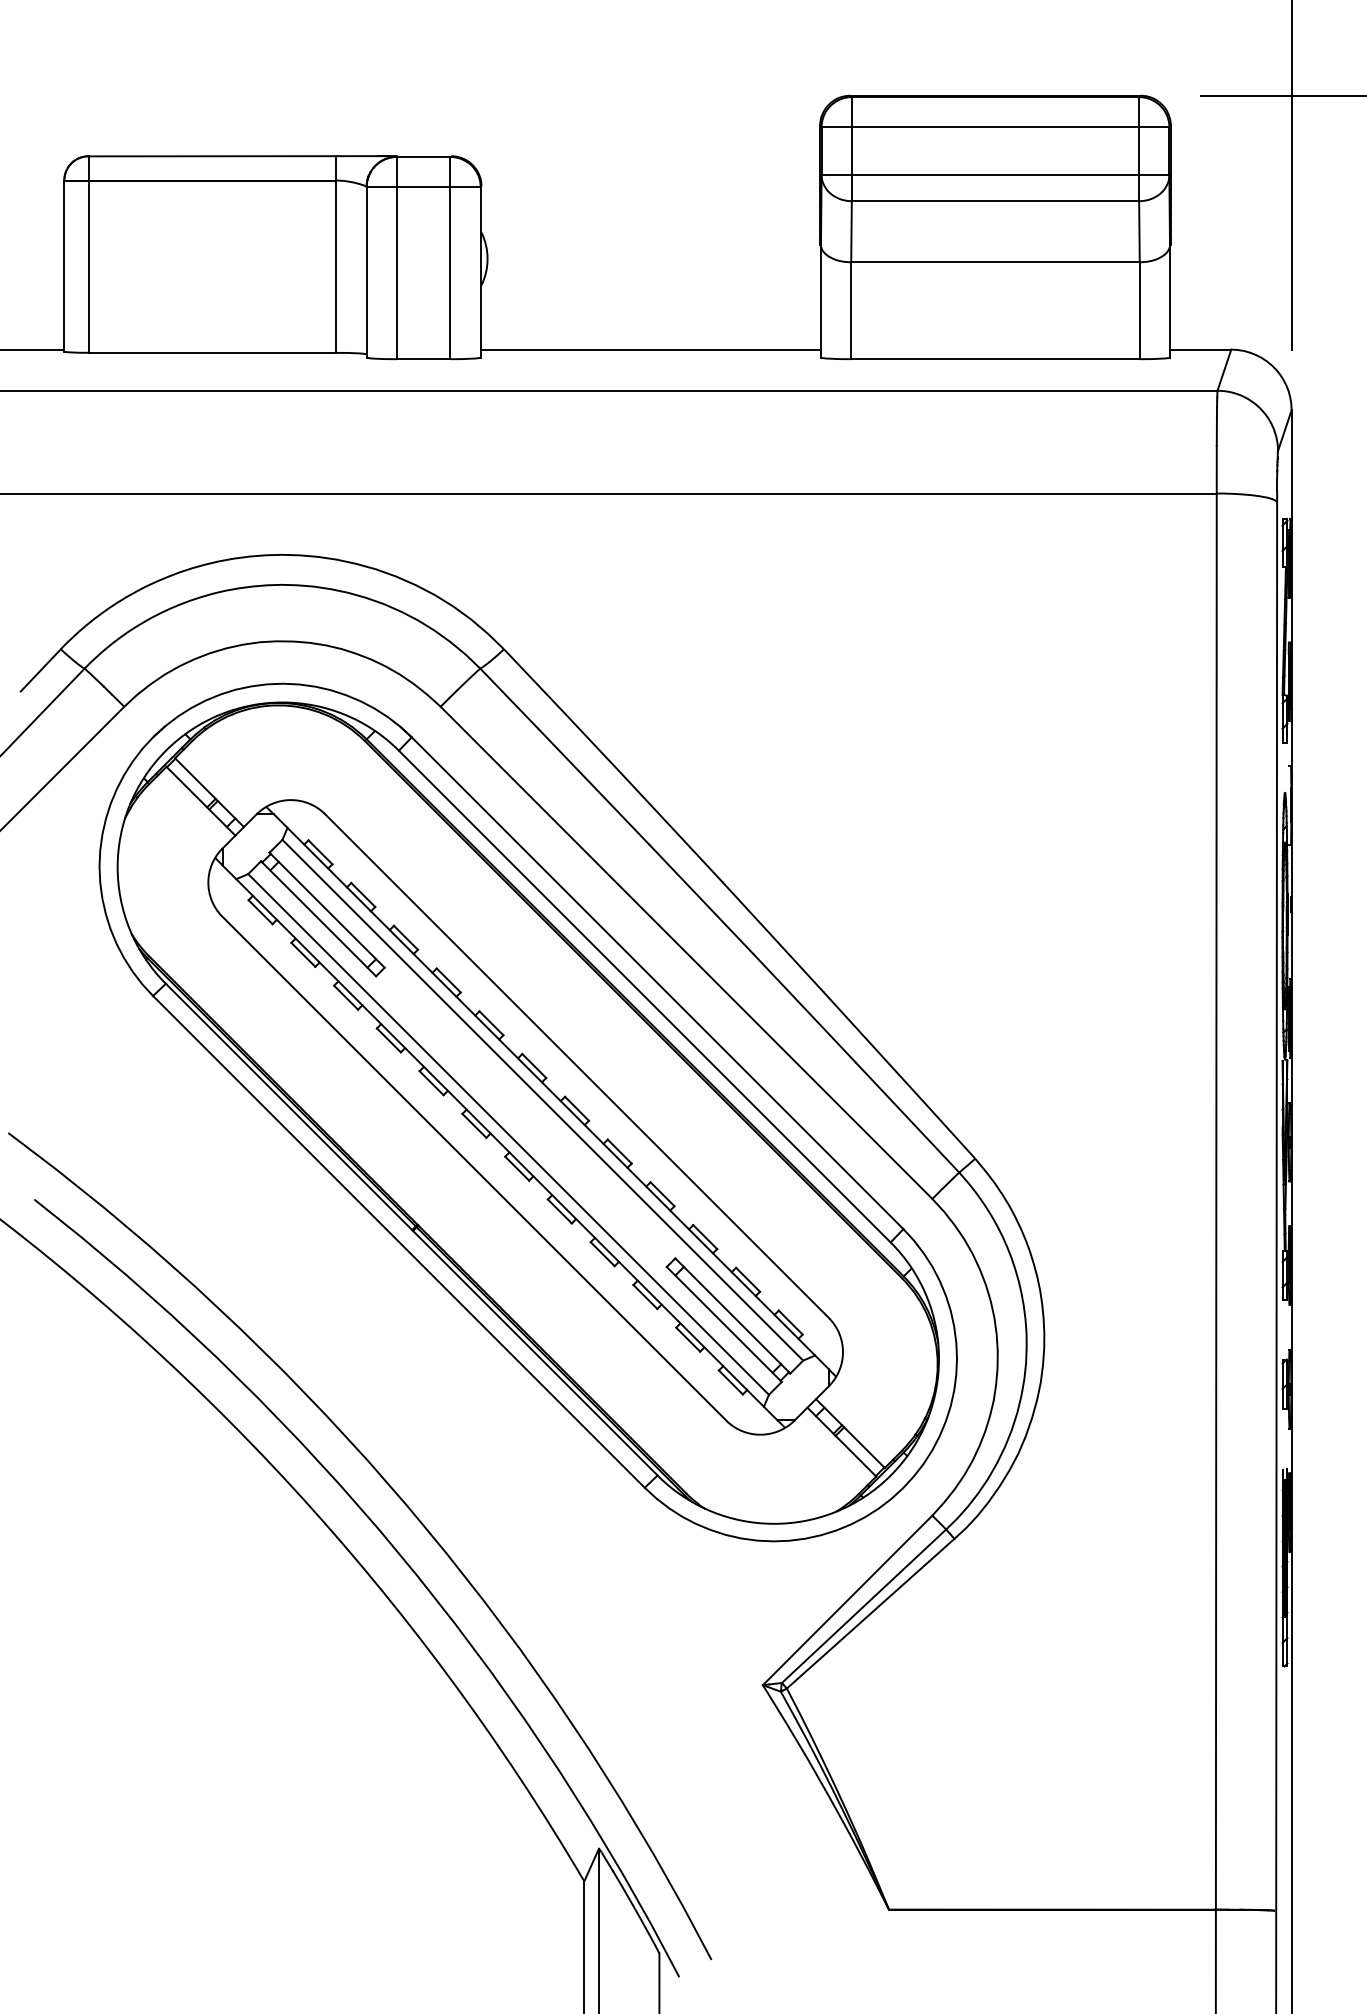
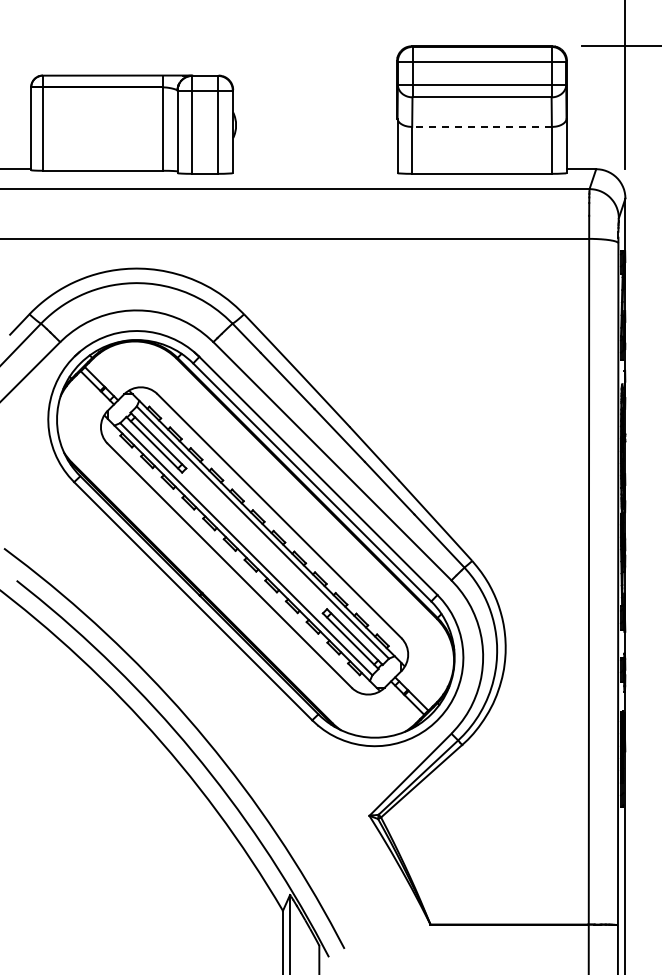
line: (996, 261) -> (482, 126), solid -> dashed
line: (651, 350) -> (315, 169), removed

